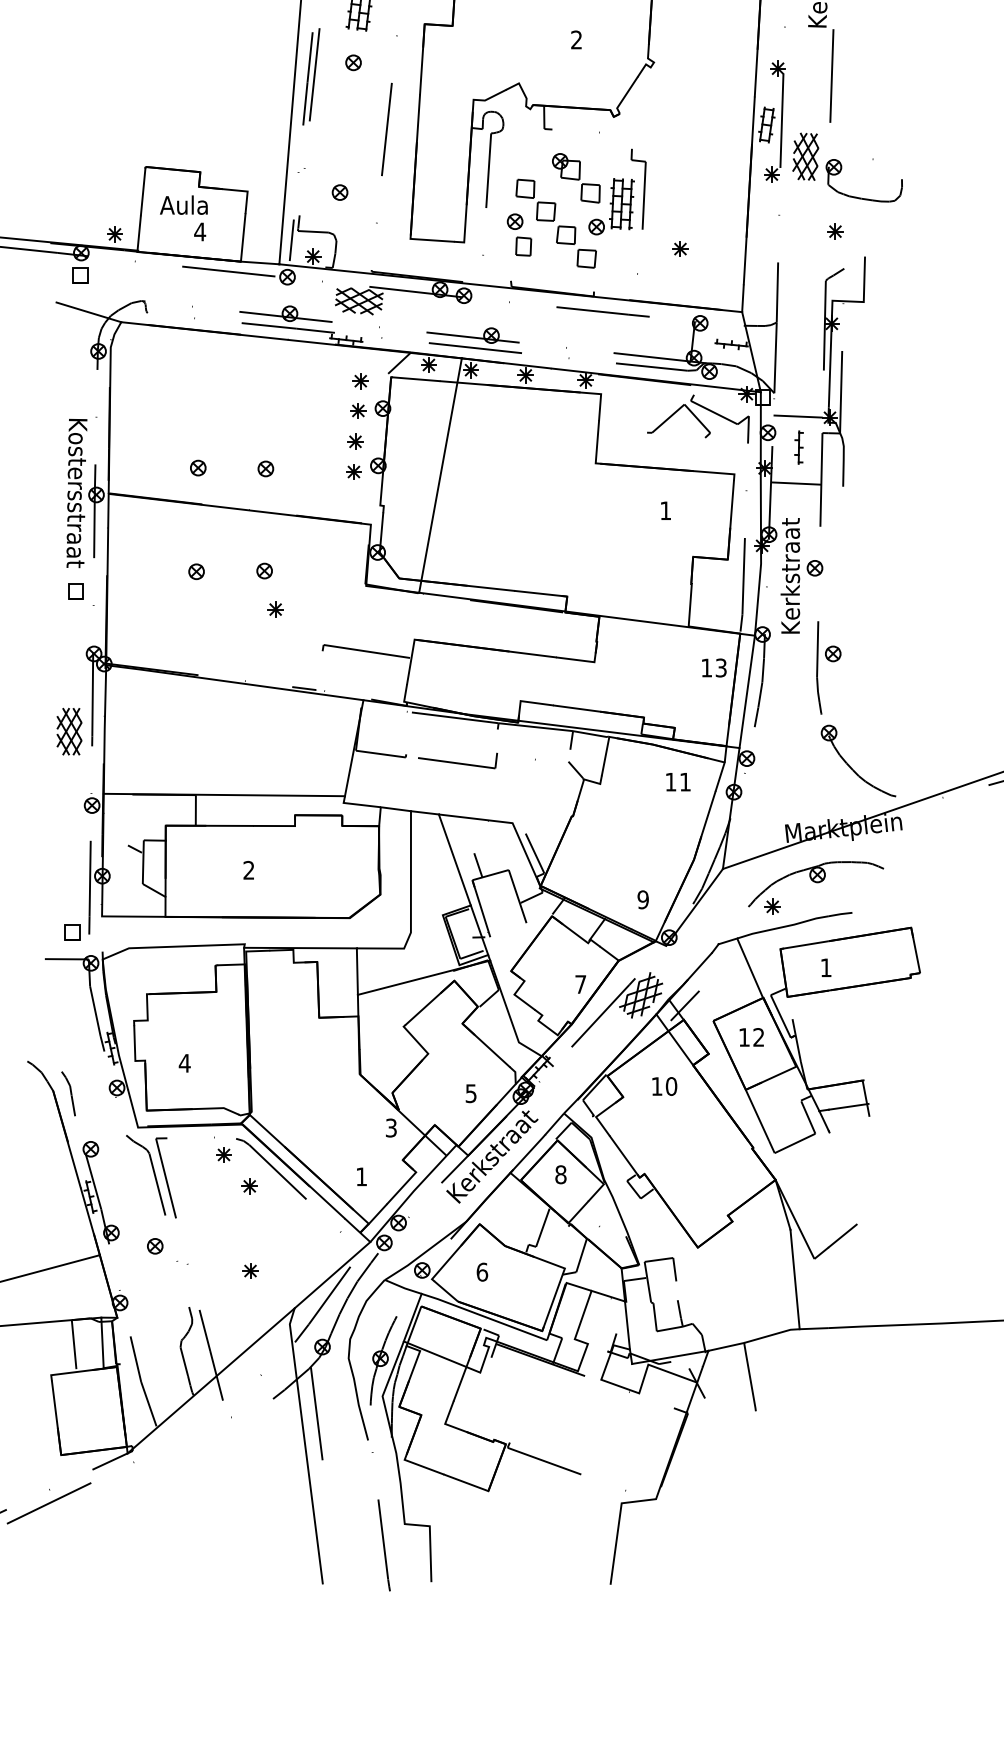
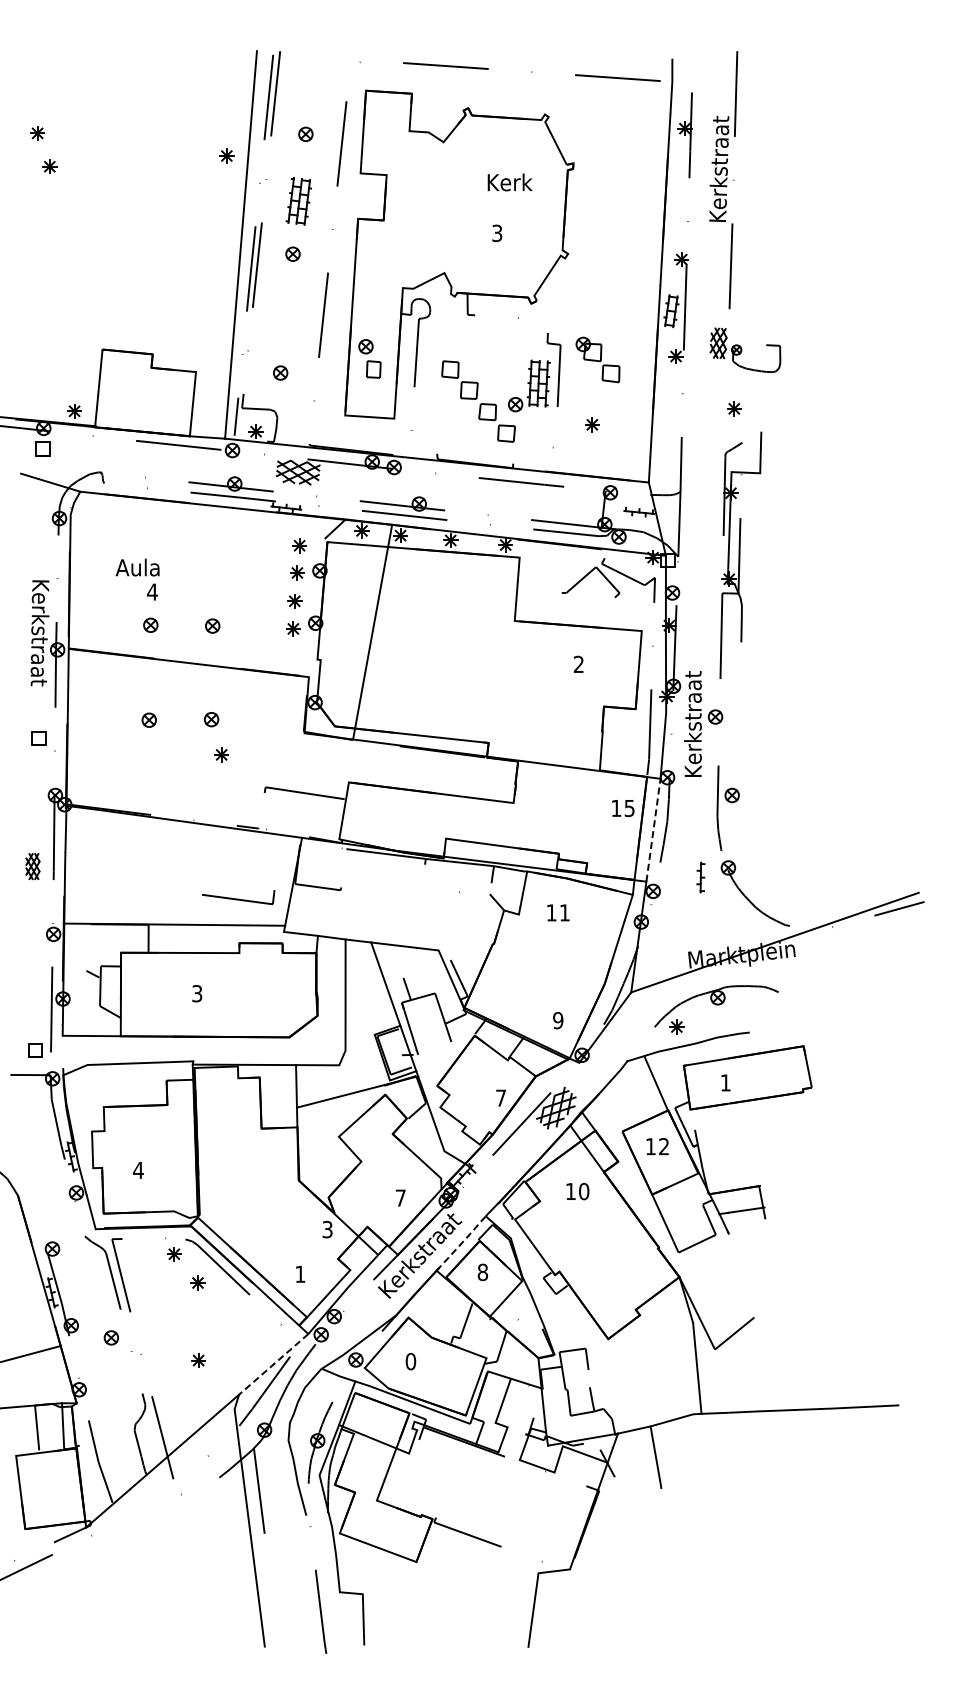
text: (576, 40) -> (497, 233), 2 -> 3
part: (847, 167) -> (745, 350), size x0.7
part: (575, 177) -> (597, 359), moved
text: (183, 218) -> (137, 579), moved
part: (519, 234) -> (369, 358), moved
line: (797, 416) -> (699, 578), removed
part: (798, 447) -> (700, 877), moved
line: (796, 483) -> (698, 639), removed
text: (76, 501) -> (39, 655), Kostersstraat -> Kerkstraat
text: (665, 509) -> (578, 663), 1 -> 2
text: (721, 667) -> (629, 807), 13 -> 15
line: (747, 692) -> (653, 830), solid -> dashed
part: (69, 731) -> (32, 866), size x0.6
line: (457, 762) -> (238, 898), moved
text: (678, 781) -> (558, 912), moved
text: (249, 870) -> (197, 993), 2 -> 3
line: (685, 1005) -> (596, 1117), removed
line: (70, 1092) -> (33, 1197), removed
text: (470, 1092) -> (400, 1197), 5 -> 7
line: (538, 1143) -> (462, 1243), solid -> dashed
text: (481, 1272) -> (410, 1361), 6 -> 0
line: (332, 1275) -> (273, 1364), solid -> dashed

